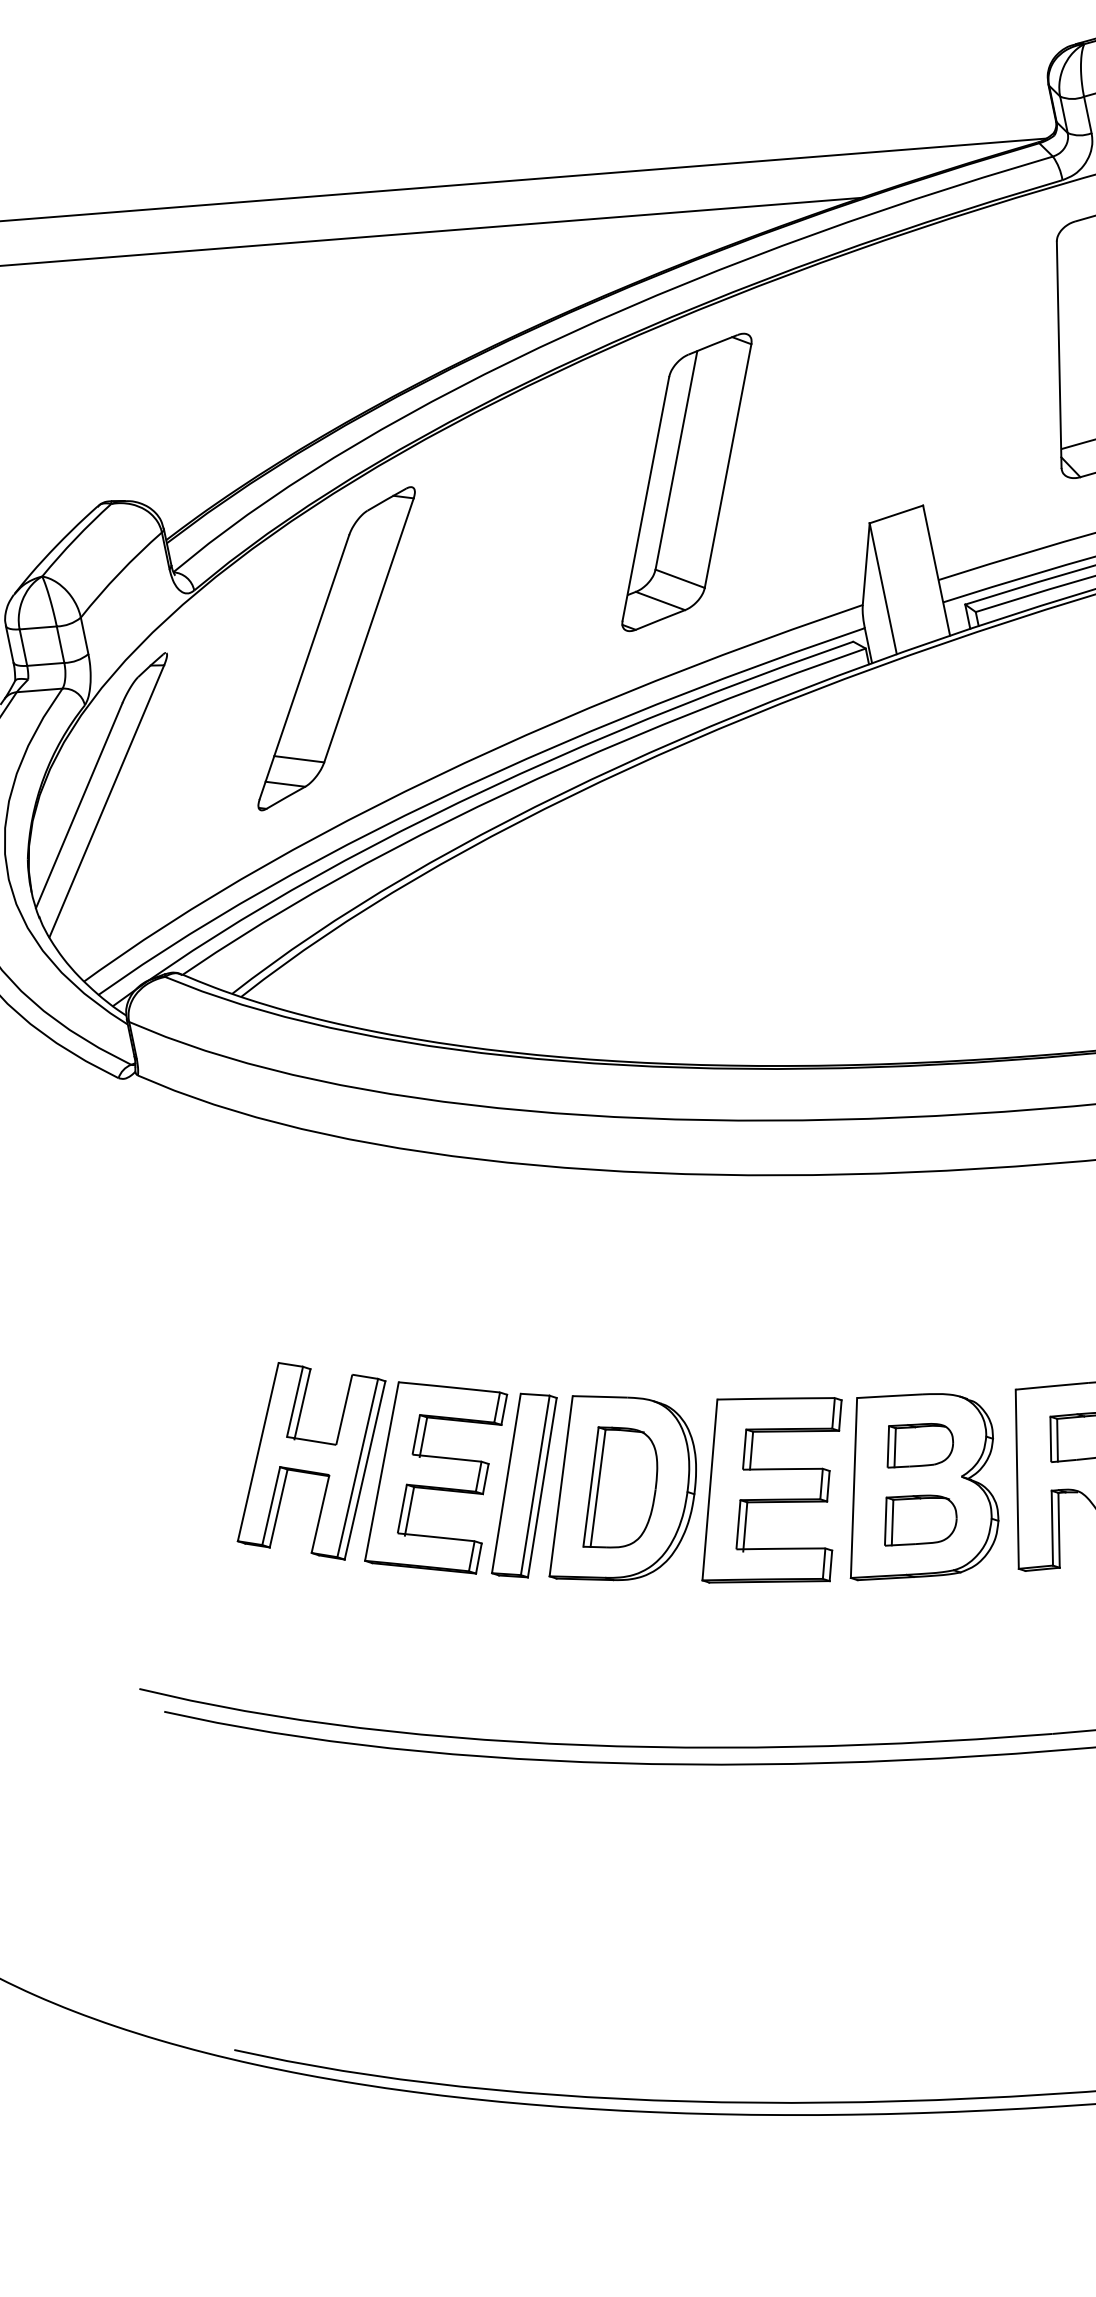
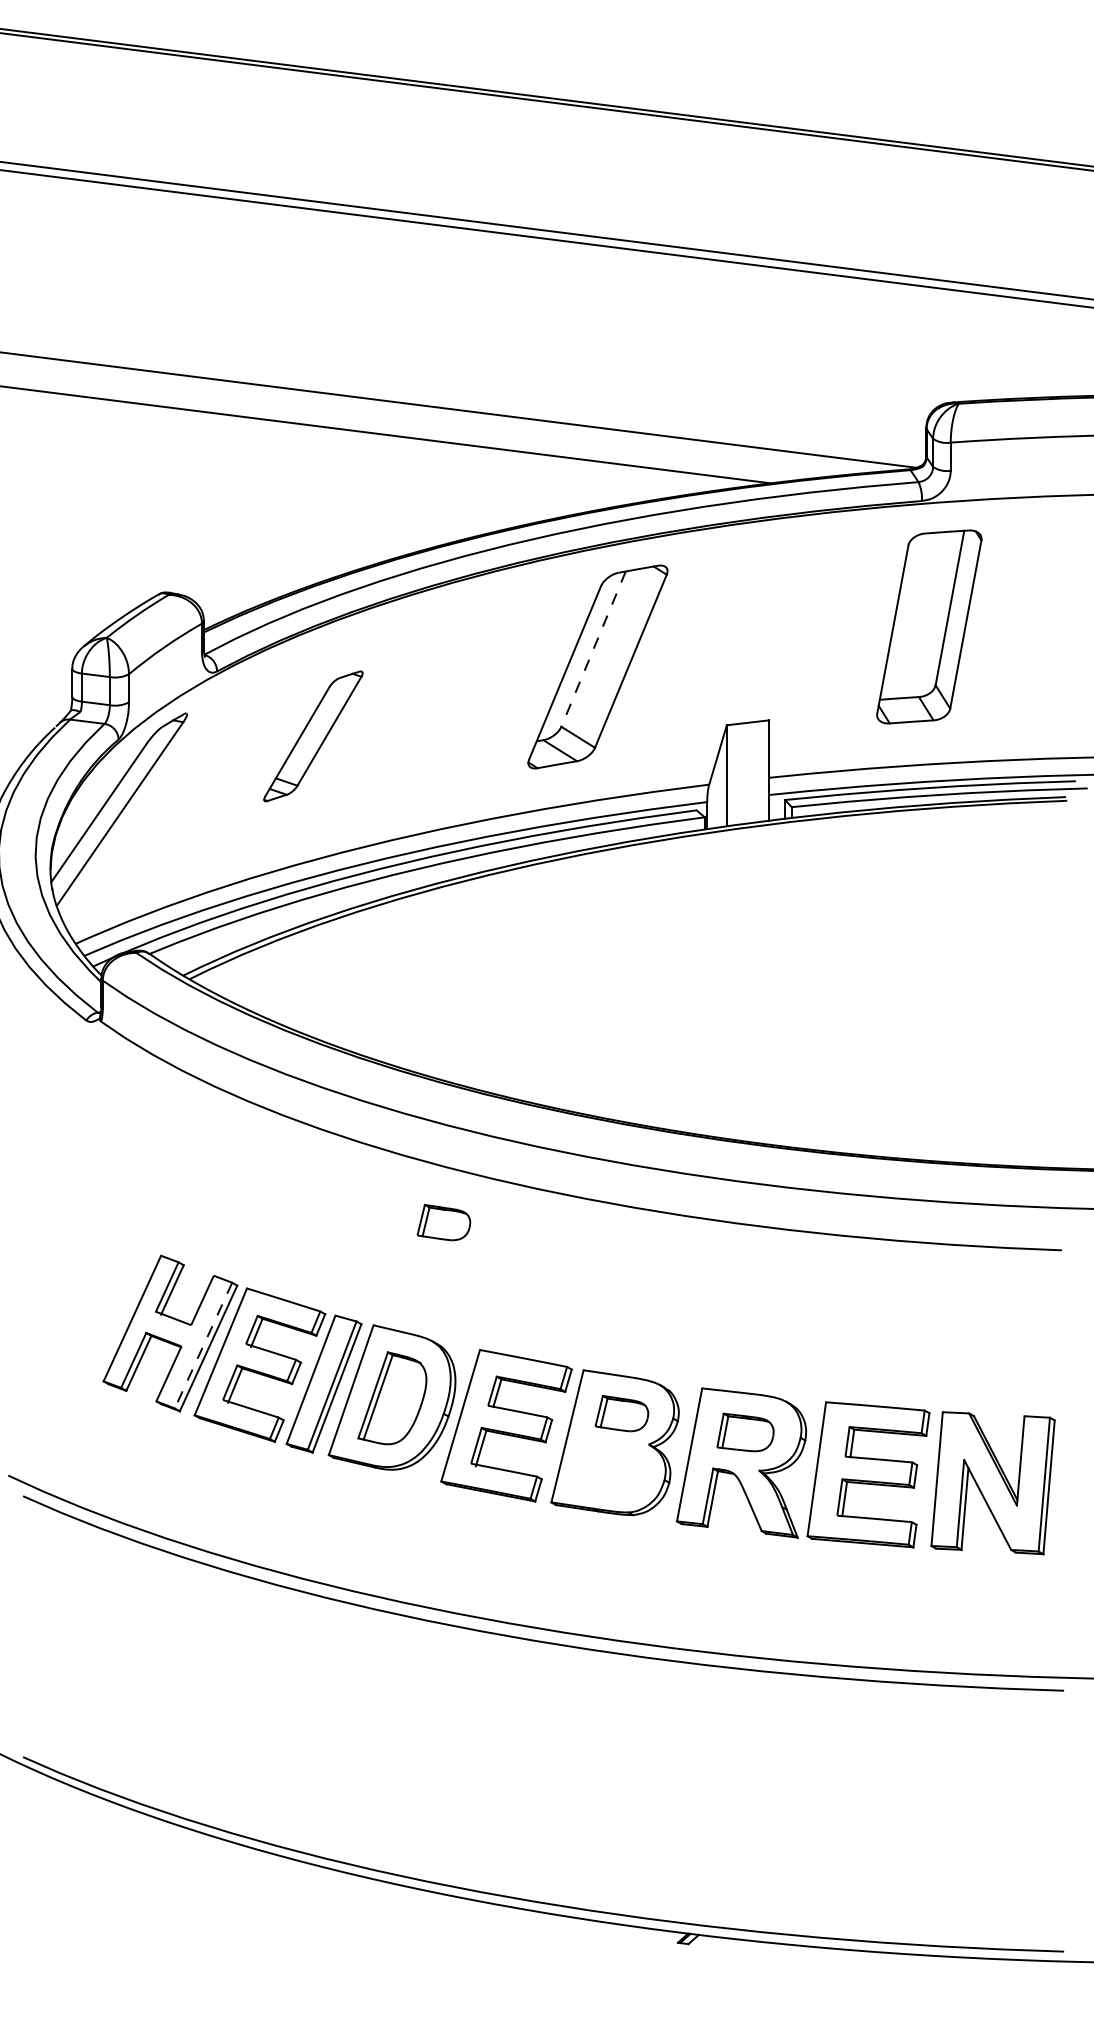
line: (676, 460) -> (593, 649), solid -> dashed
part: (336, 648) -> (313, 736), size x0.6
part: (635, 1244) -> (443, 1222), added
line: (357, 1469) -> (203, 1346), solid -> dashed
part: (918, 1518) -> (610, 1468), removed

